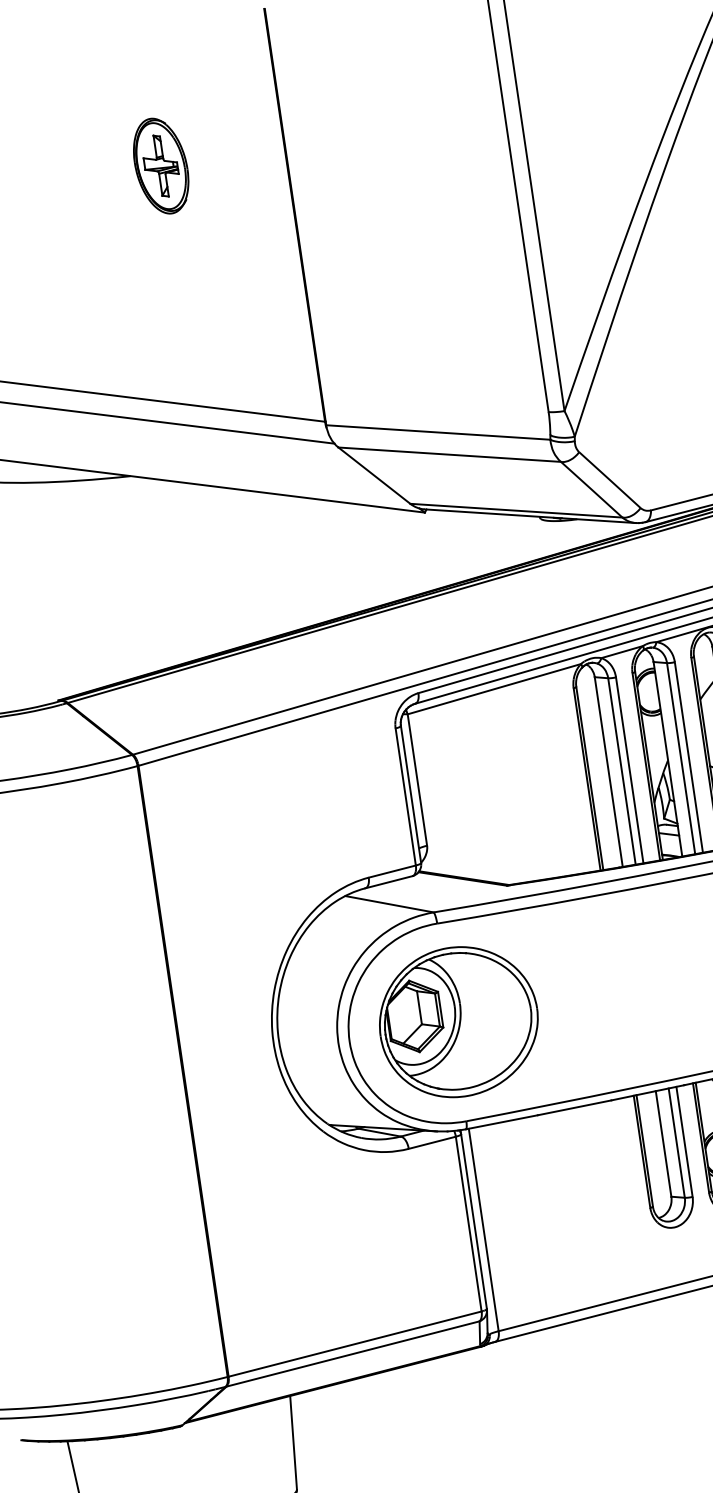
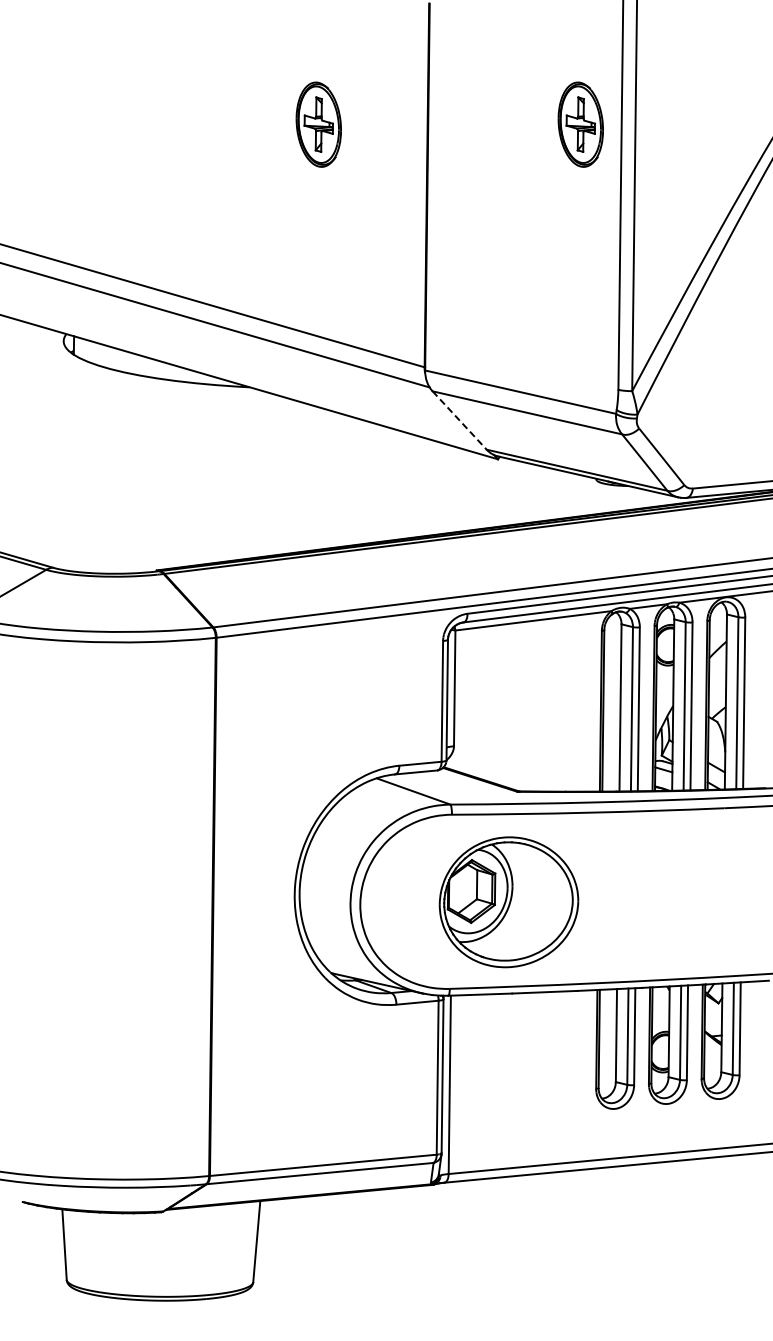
part: (457, 118) -> (580, 124), added
line: (374, 475) -> (459, 420), solid -> dashed
part: (458, 1022) -> (508, 902), moved

